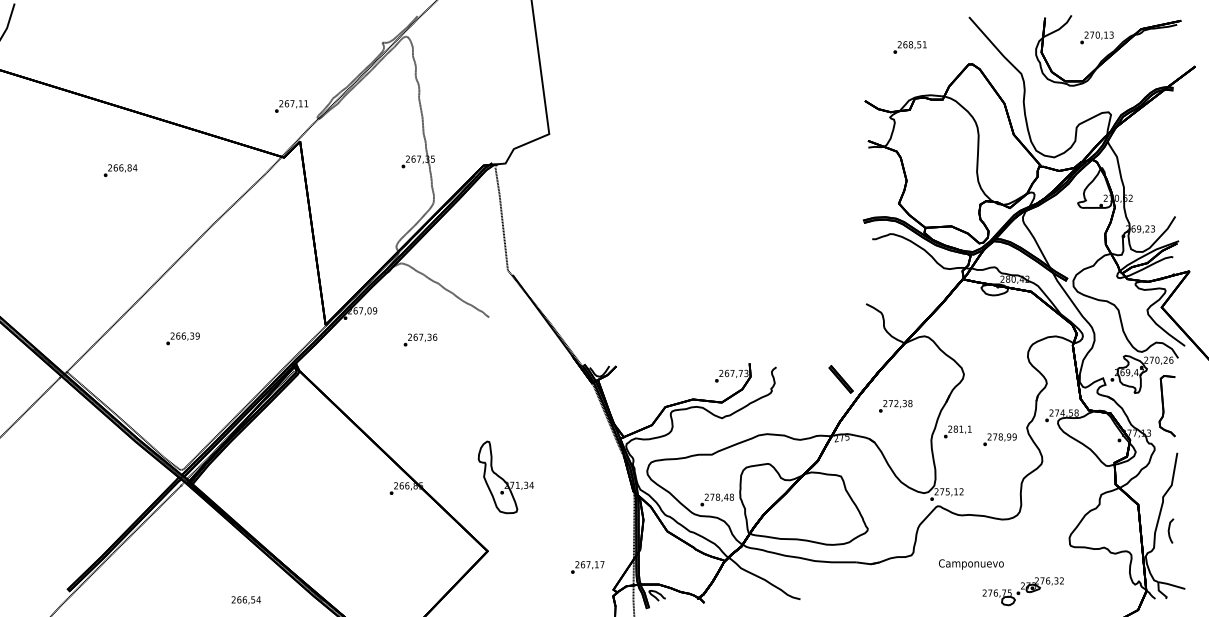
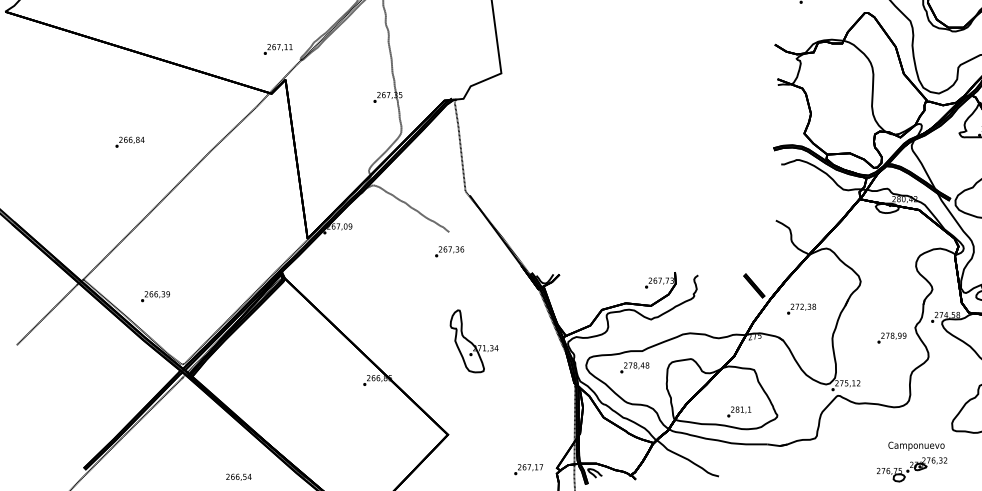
text: (120, 170) -> (129, 142), moved
text: (182, 338) -> (155, 296), moved
text: (420, 339) -> (449, 251), moved
text: (957, 431) -> (738, 411), moved
part: (505, 477) -> (473, 341), moved
text: (716, 499) -> (634, 367), moved
text: (971, 564) -> (916, 446), moved
text: (587, 567) -> (528, 469), moved

